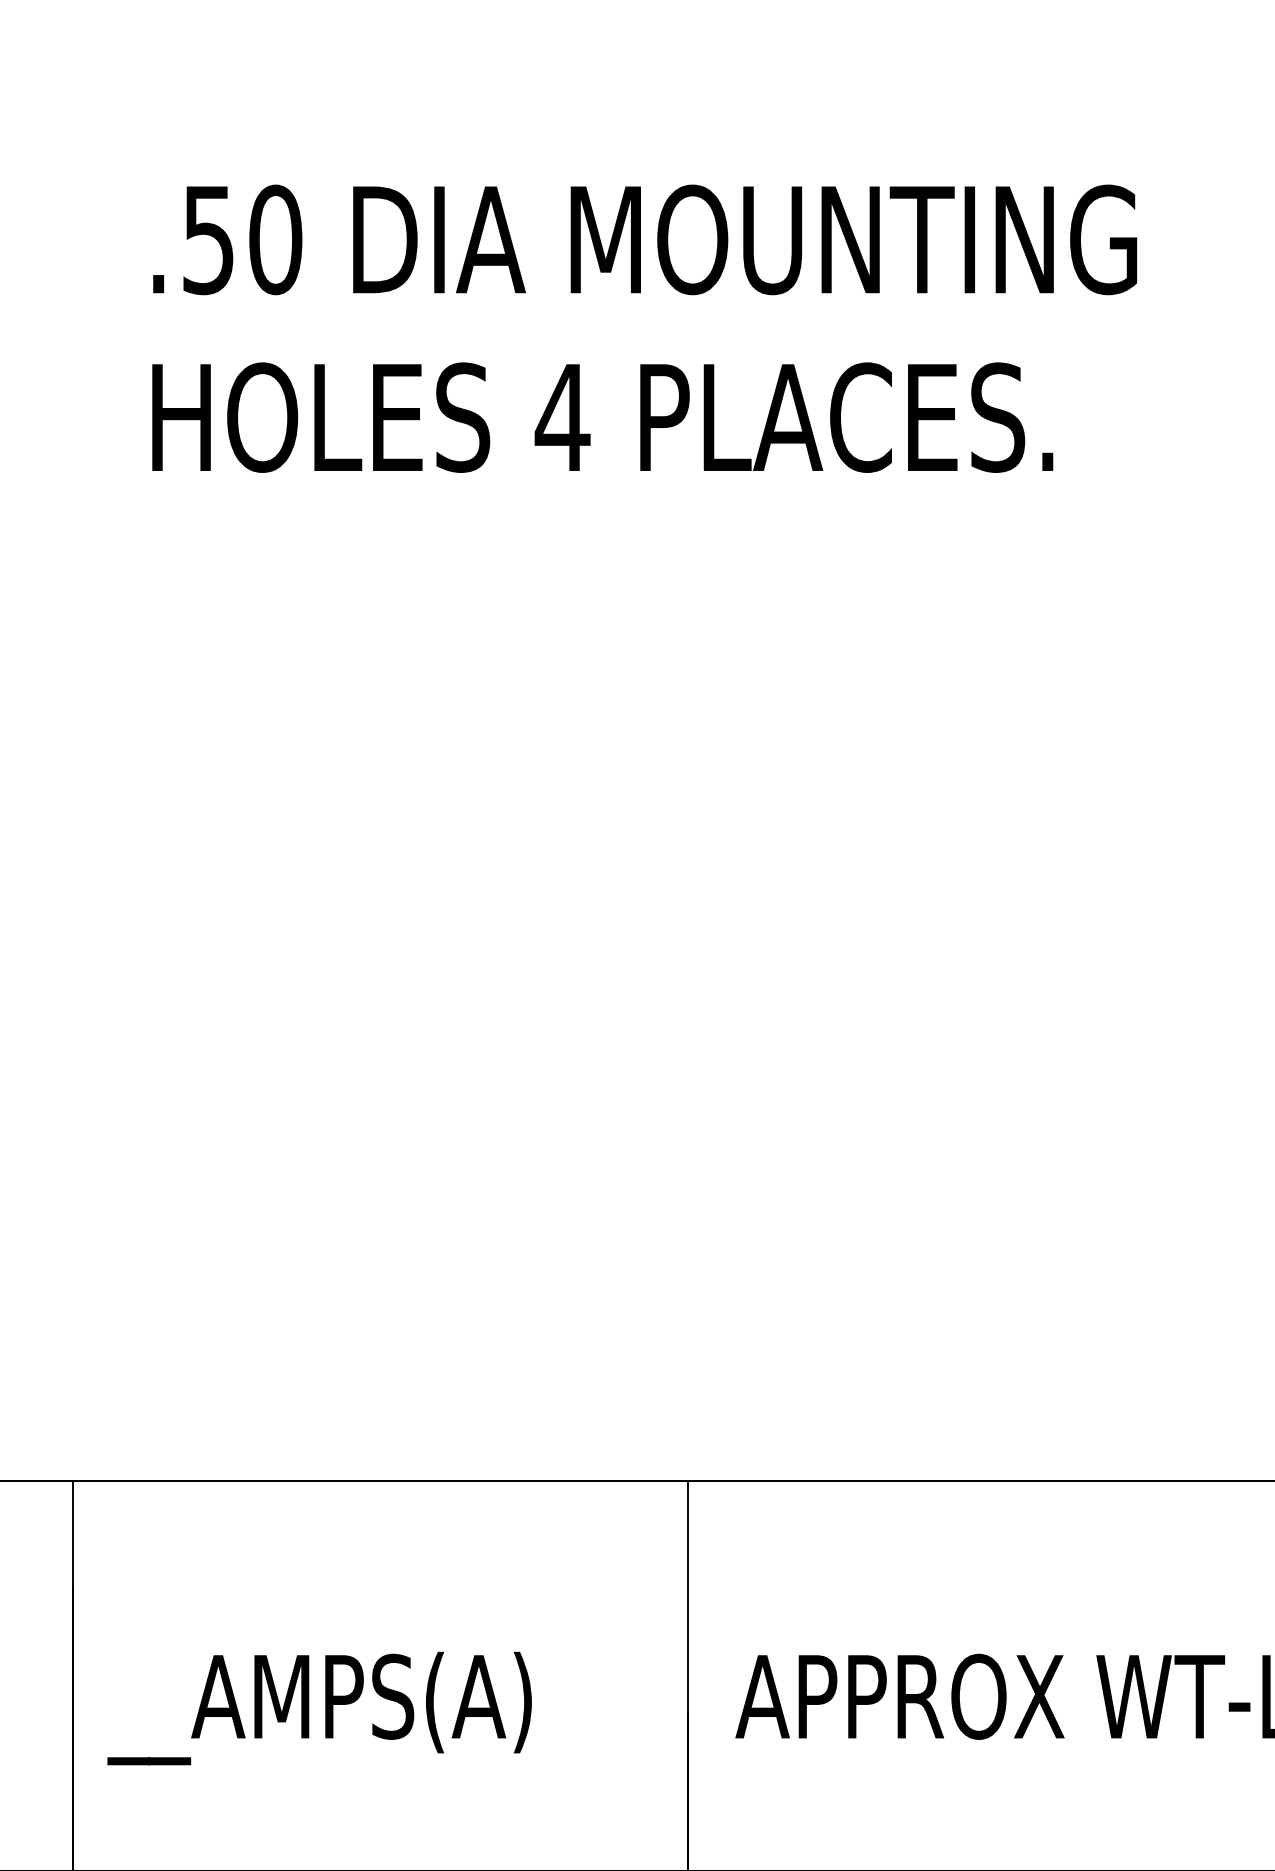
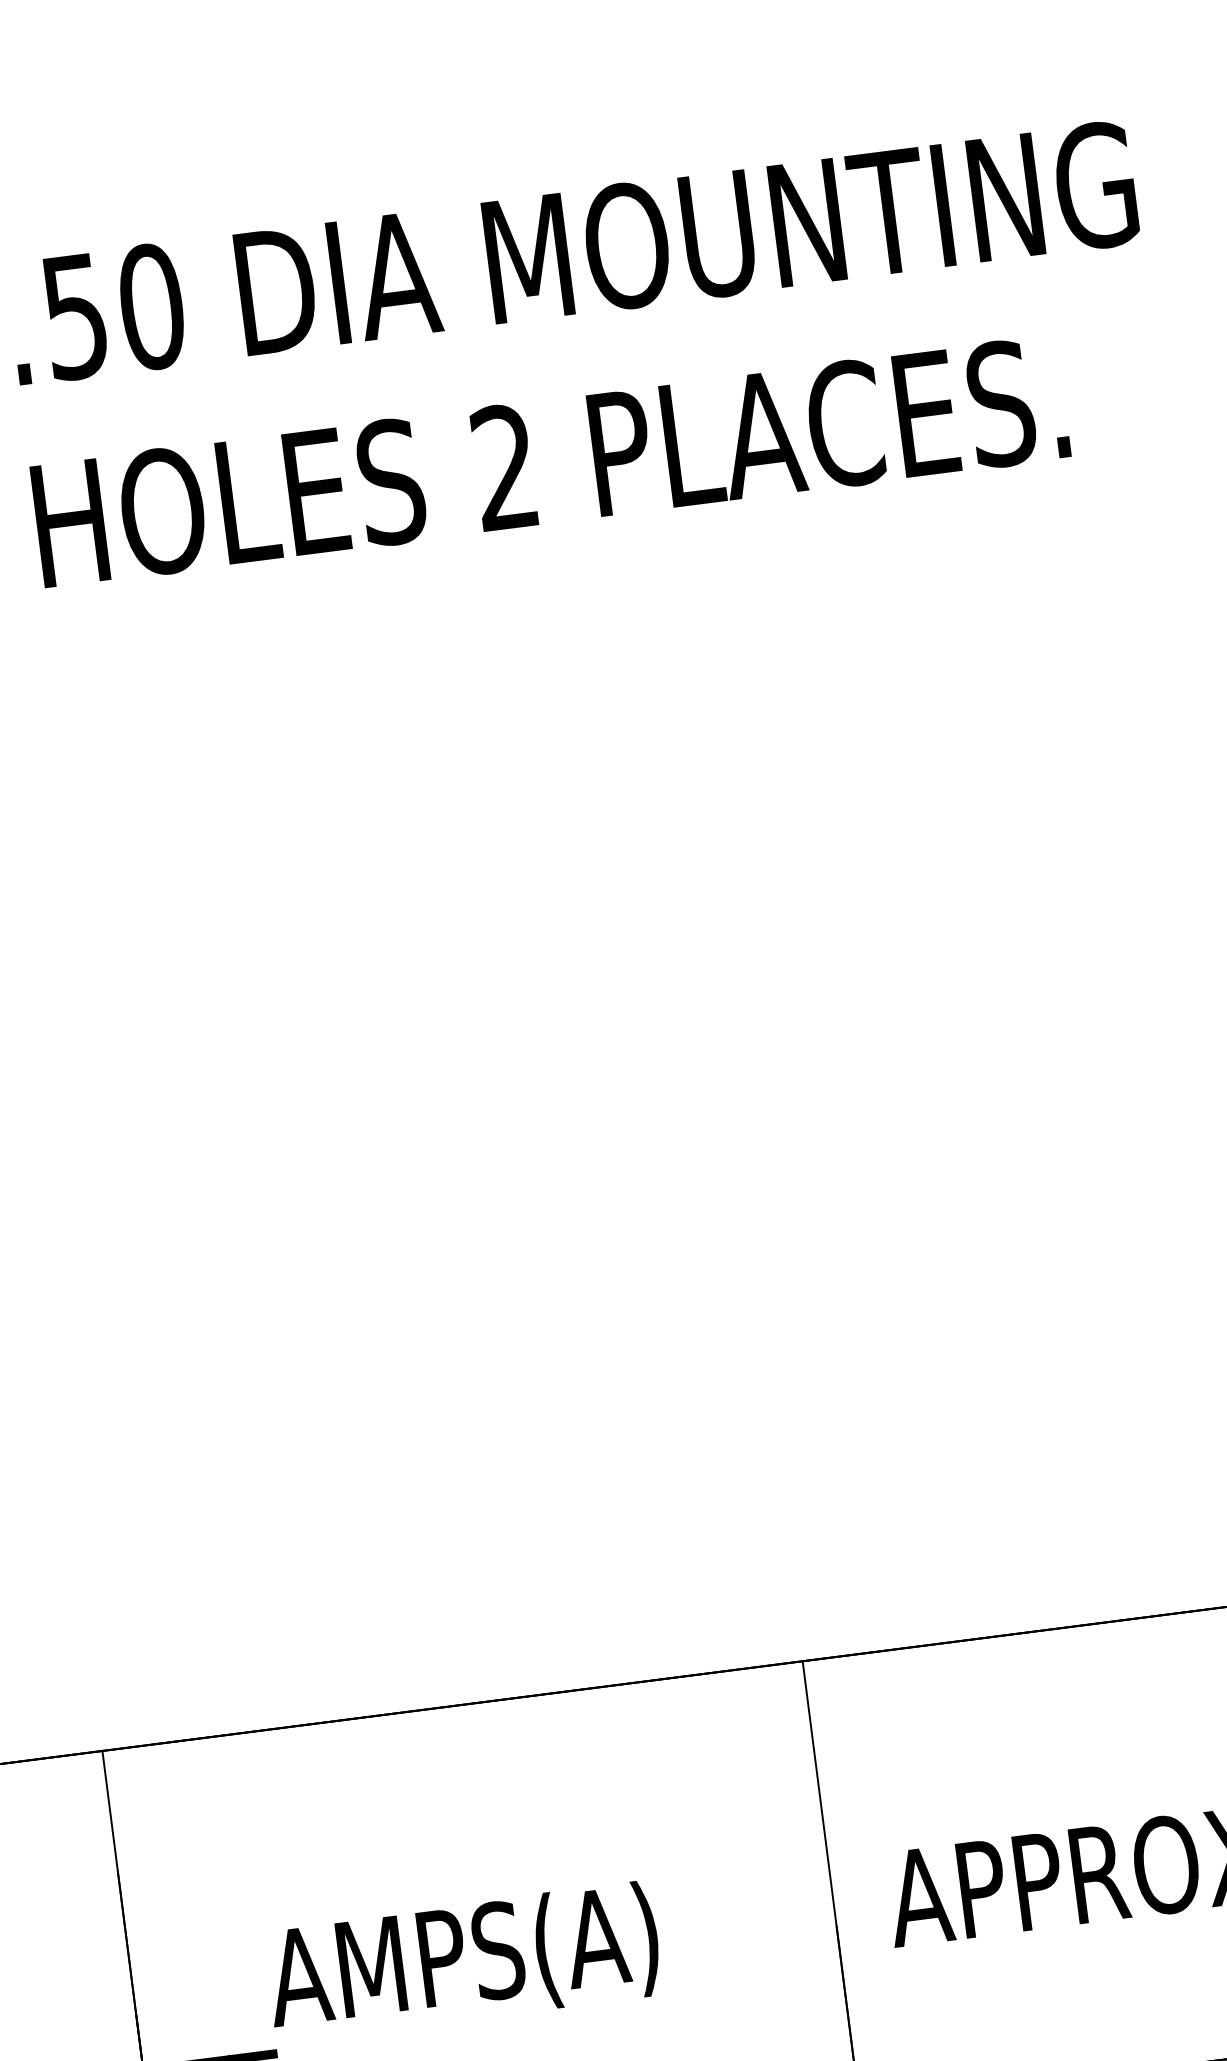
text: (562, 416) -> (504, 466), 4 -> 2

